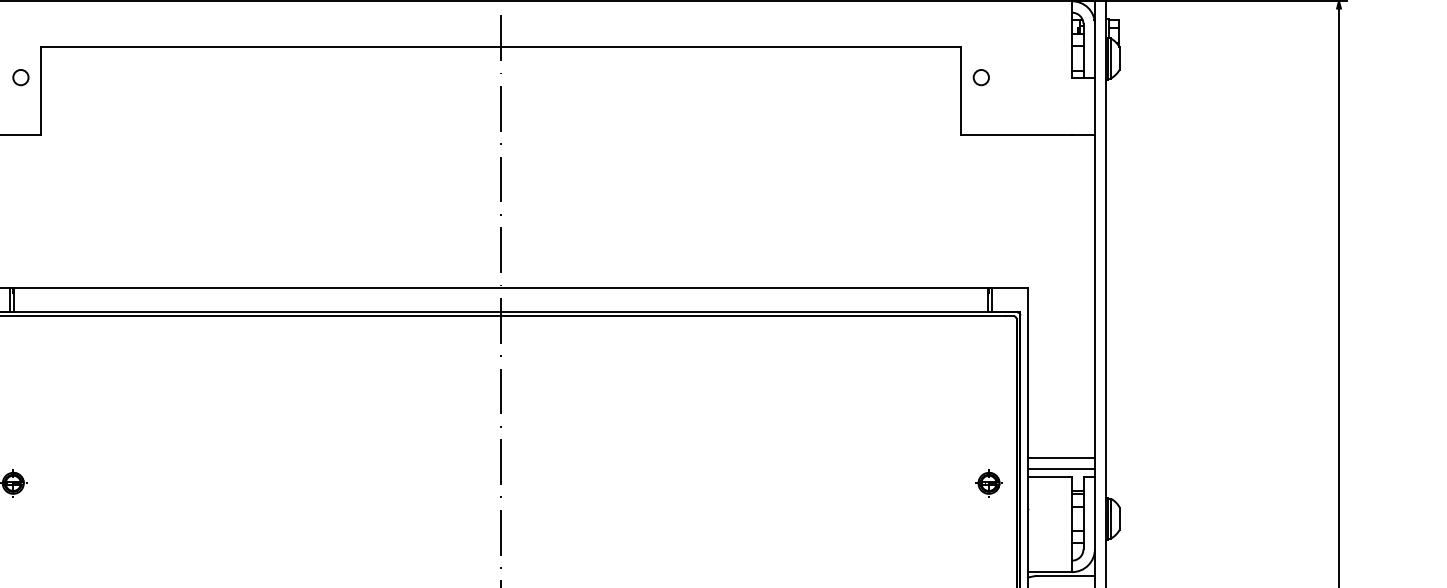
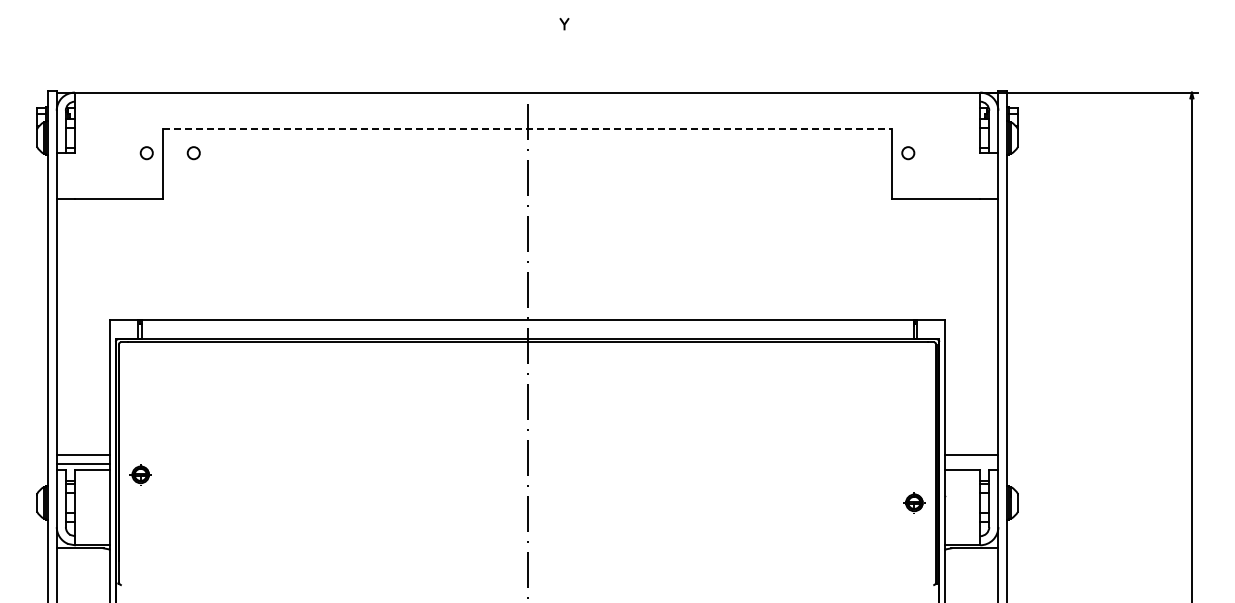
line: (501, 46) -> (527, 128), solid -> dashed
circle: (79, 78) -> (193, 153), added
line: (1061, 468) -> (971, 463), removed
part: (989, 482) -> (914, 502), moved

